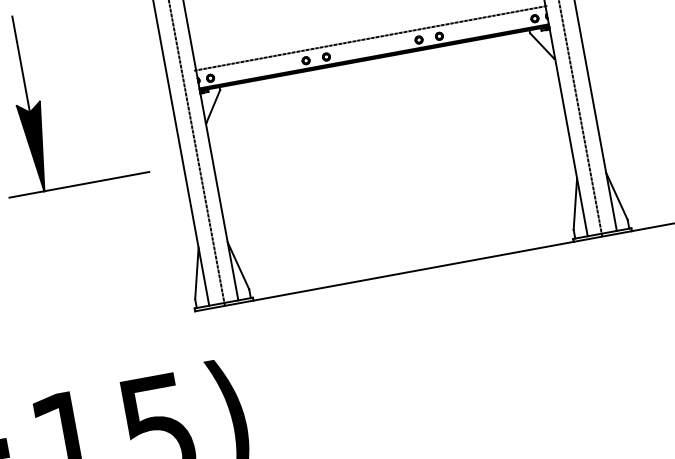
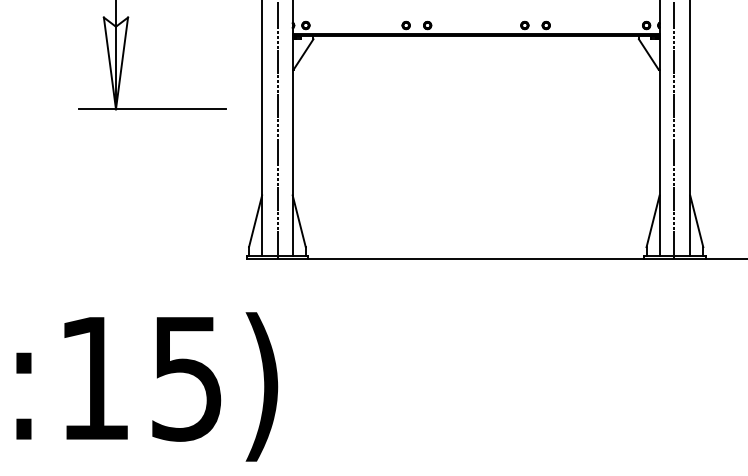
line: (370, 38) -> (475, 14), removed
fill: (35, 147) -> (115, 63), removed

